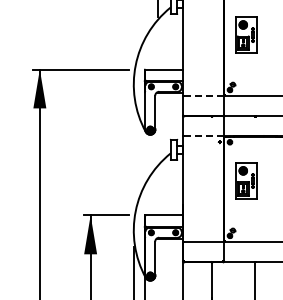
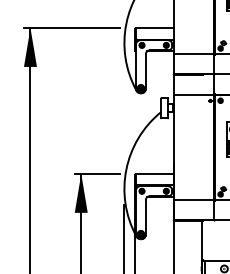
line: (203, 95) -> (194, 54), dashed -> solid
line: (204, 136) -> (195, 95), dashed -> solid

